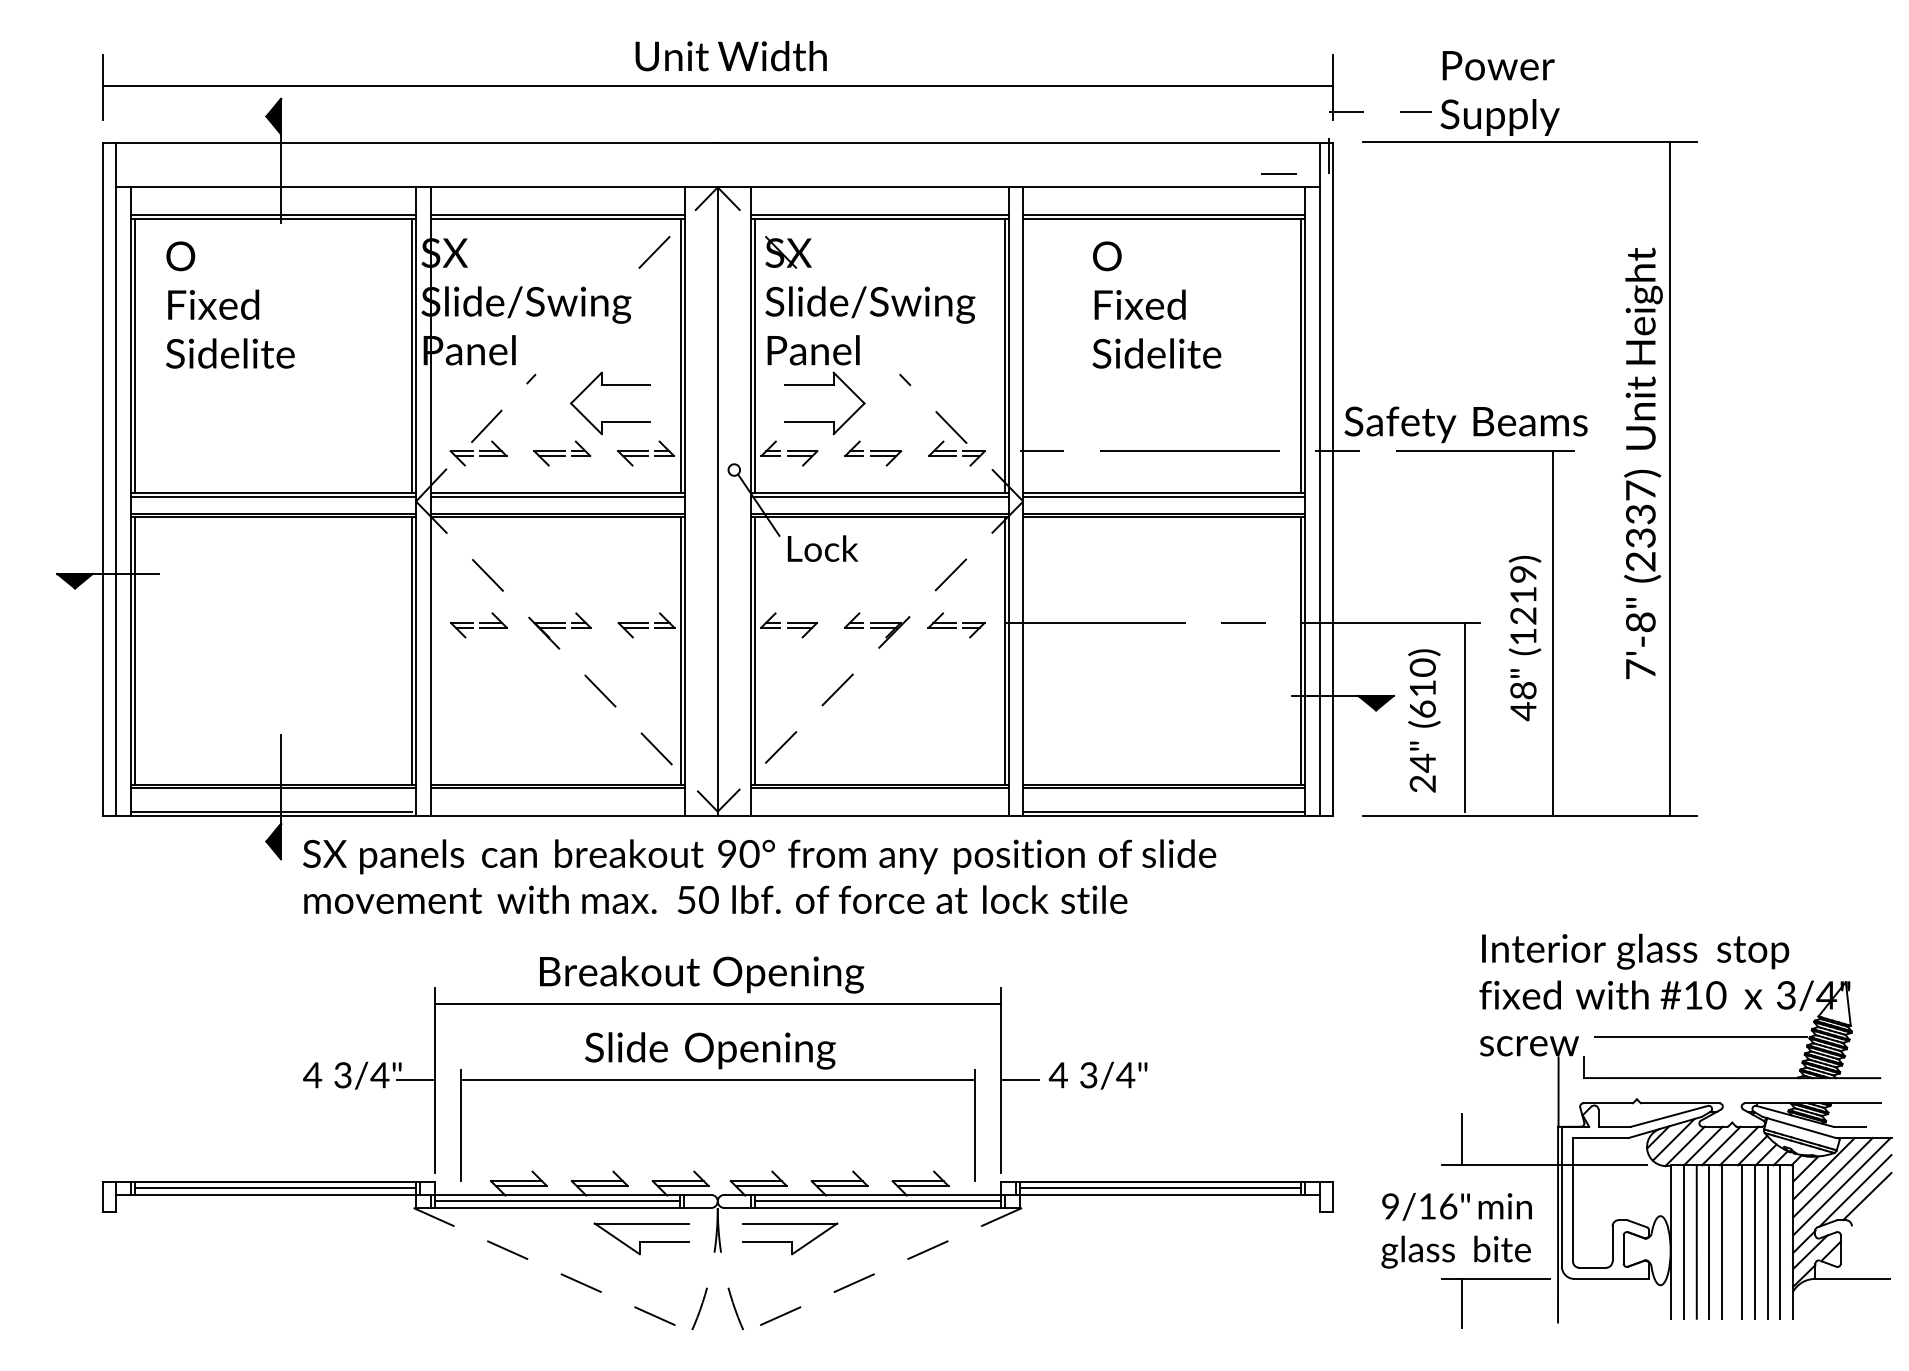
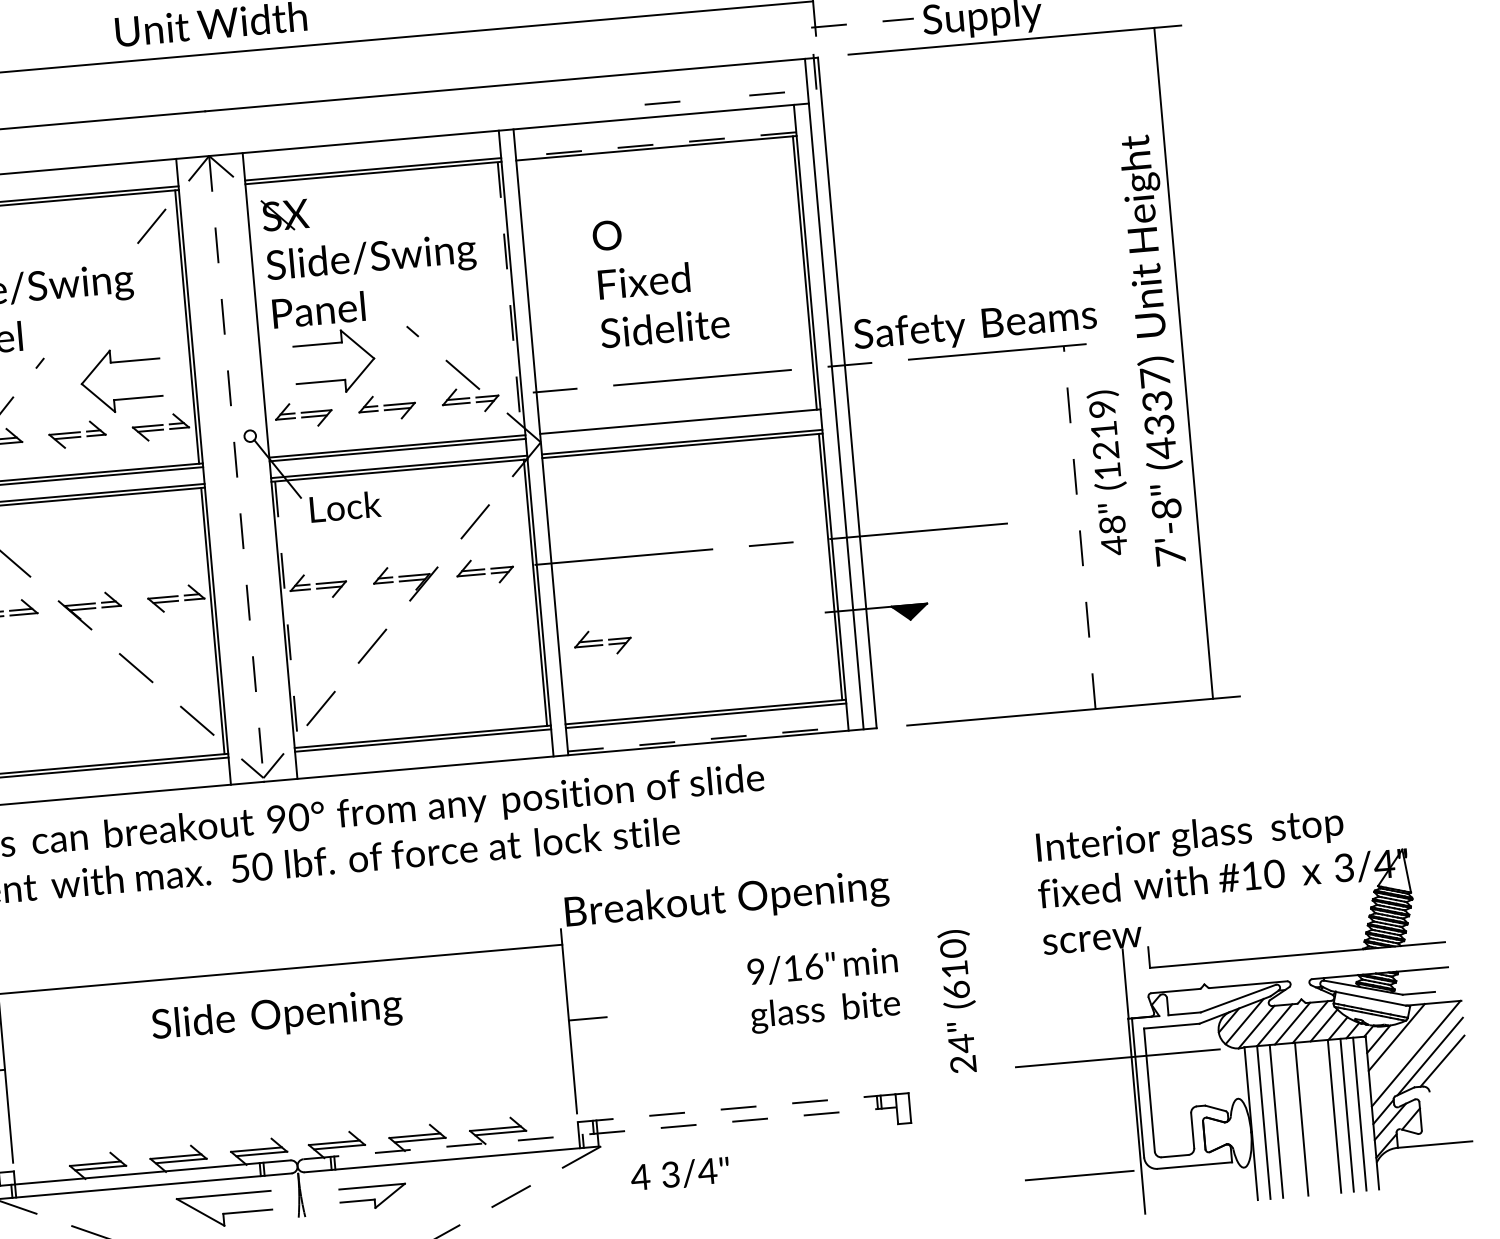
line: (1173, 173) -> (661, 102), added
line: (1163, 214) -> (655, 144), solid -> dashed
text: (1156, 304) -> (660, 279), moved
line: (755, 355) -> (261, 320), removed
line: (1004, 356) -> (509, 299), solid -> dashed
line: (1163, 496) -> (680, 425), removed
line: (717, 501) -> (236, 468), solid -> dashed
text: (1640, 561) -> (1161, 448), (2337) -> (4337)
line: (1552, 632) -> (1079, 526), solid -> dashed
text: (1524, 638) -> (1109, 472), moved
line: (755, 650) -> (287, 614), solid -> dashed
part: (1067, 706) -> (602, 642), added
line: (1464, 717) -> (999, 619), removed
text: (1424, 720) -> (959, 1001), moved
line: (1163, 811) -> (707, 738), solid -> dashed
text: (702, 974) -> (727, 900), moved
line: (1700, 1037) -> (1262, 917), removed
text: (1097, 1075) -> (679, 1174), moved
part: (717, 1080) -> (286, 1045), removed
line: (1461, 1139) -> (1033, 1039), removed
line: (1832, 1177) -> (1406, 1045), removed
line: (1160, 1181) -> (736, 1107), solid -> dashed
line: (1159, 1188) -> (736, 1114), removed
line: (1022, 1194) -> (600, 1132), solid -> dashed
line: (557, 1201) -> (137, 1180), removed
line: (877, 1201) -> (456, 1152), removed
text: (1456, 1230) -> (823, 989), moved
part: (790, 1238) -> (373, 1196), size x0.7
line: (1709, 1241) -> (1289, 1119), removed
line: (1742, 1241) -> (1321, 1116), removed
line: (1461, 1303) -> (1047, 1203), removed

